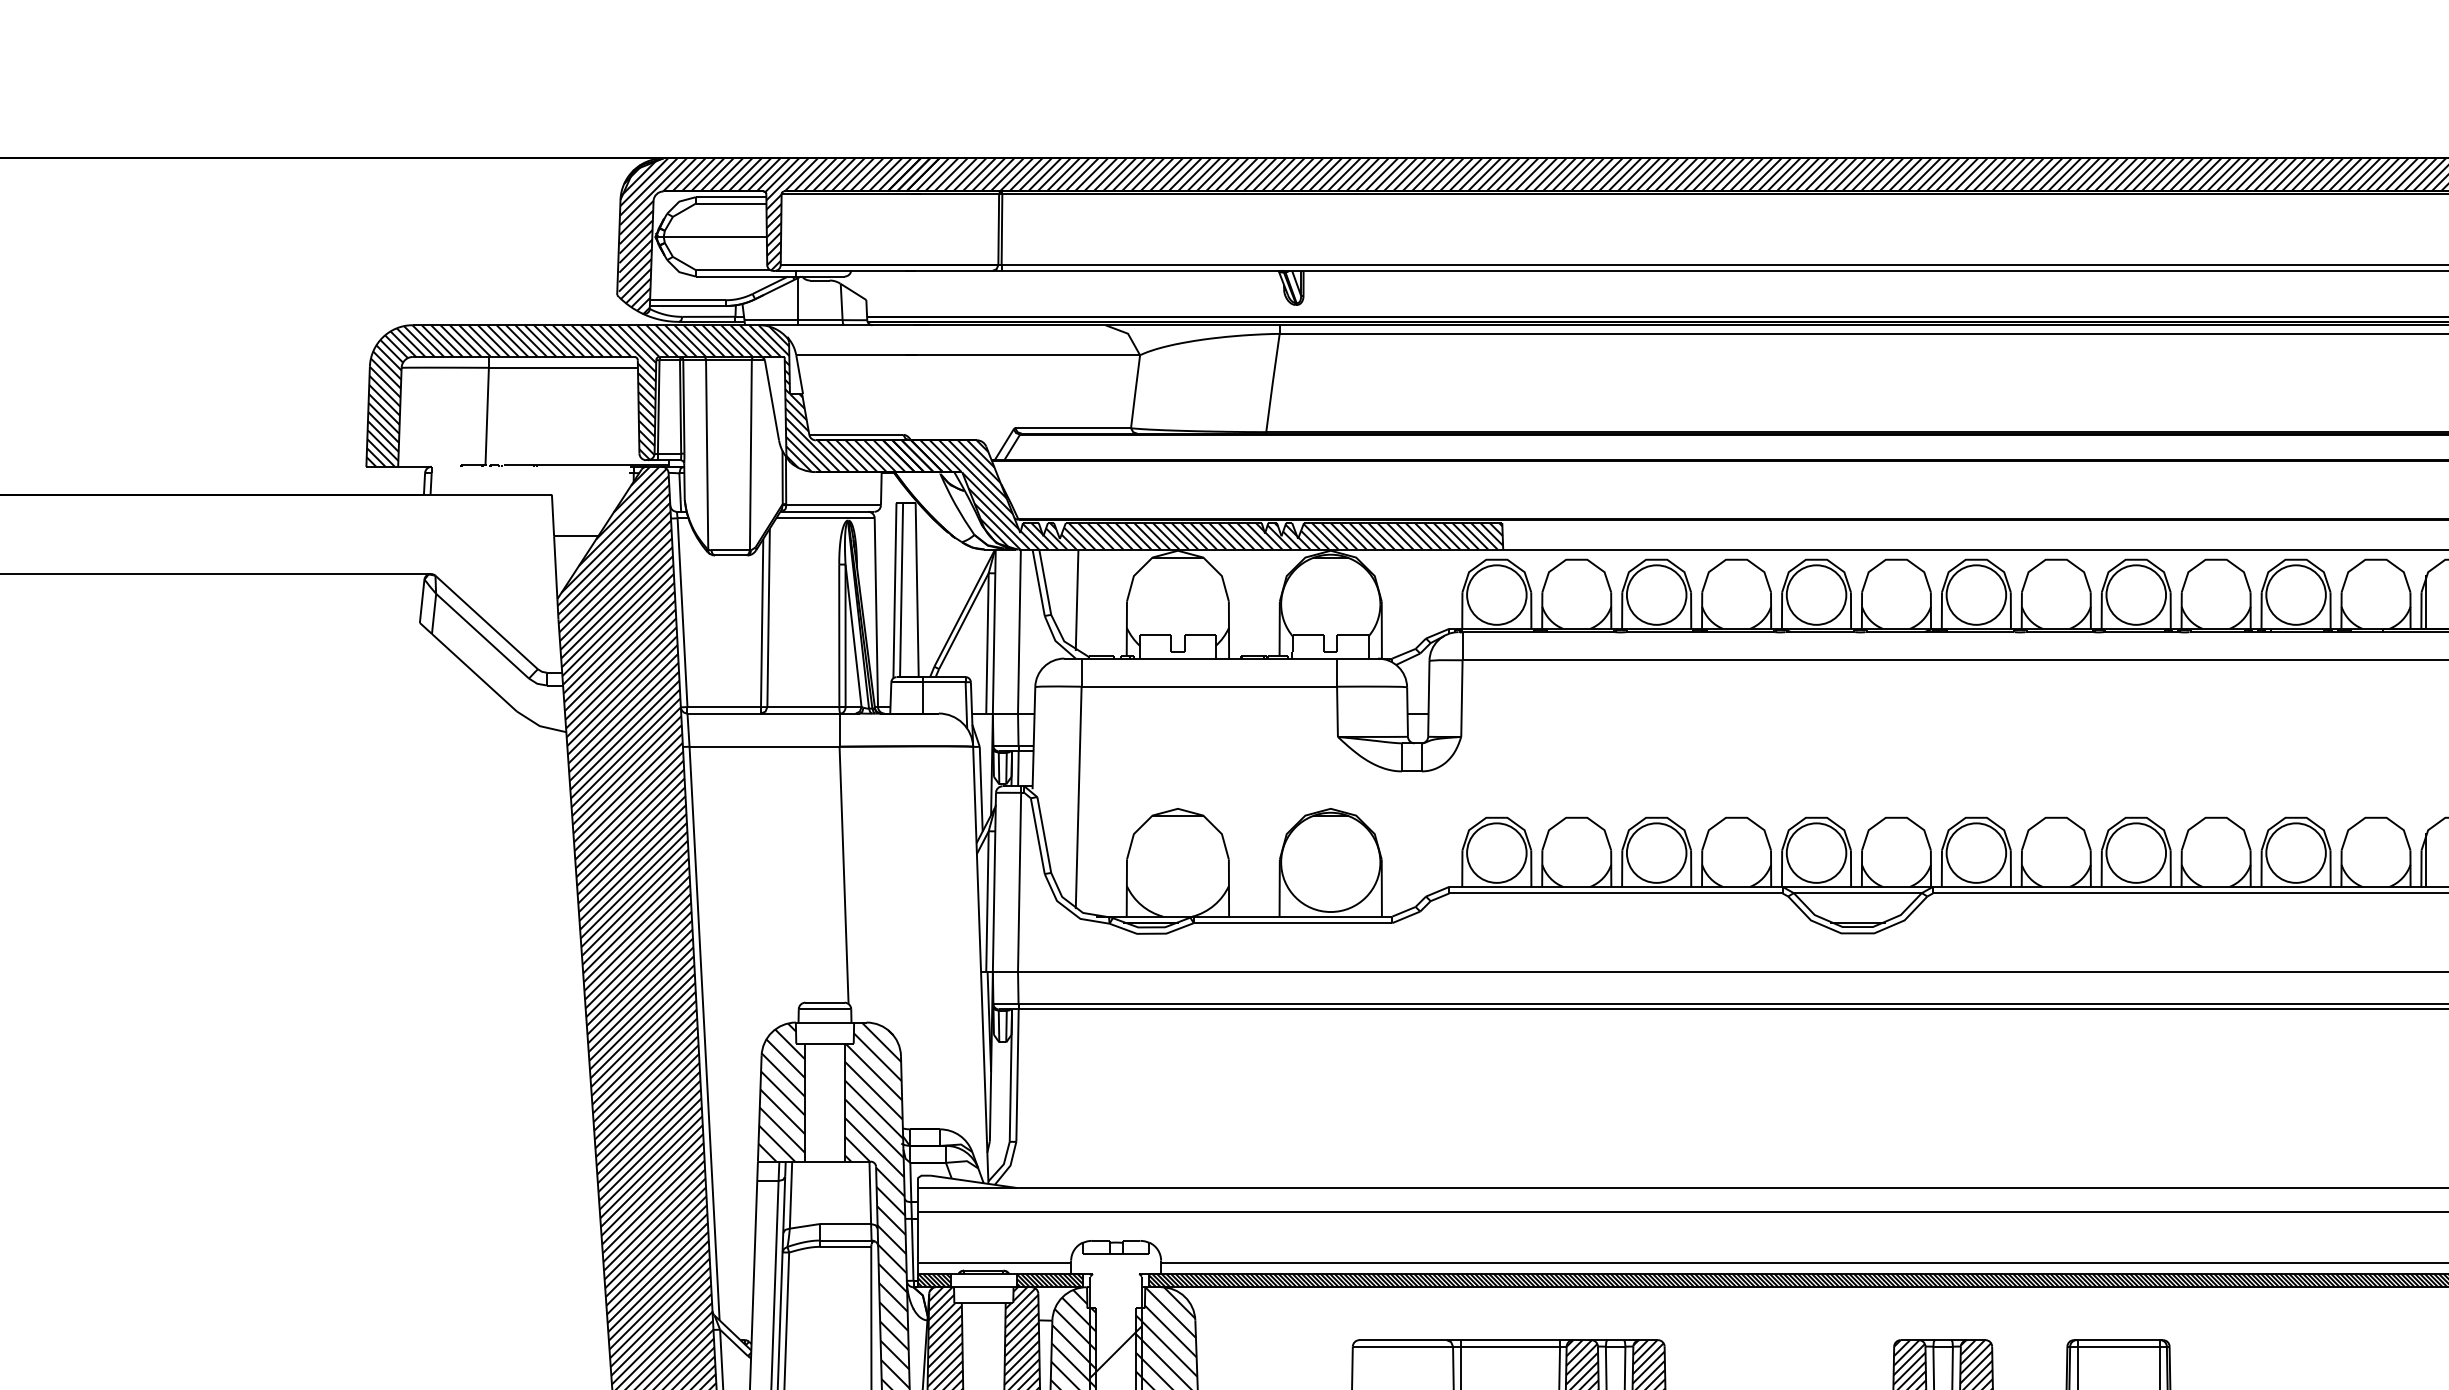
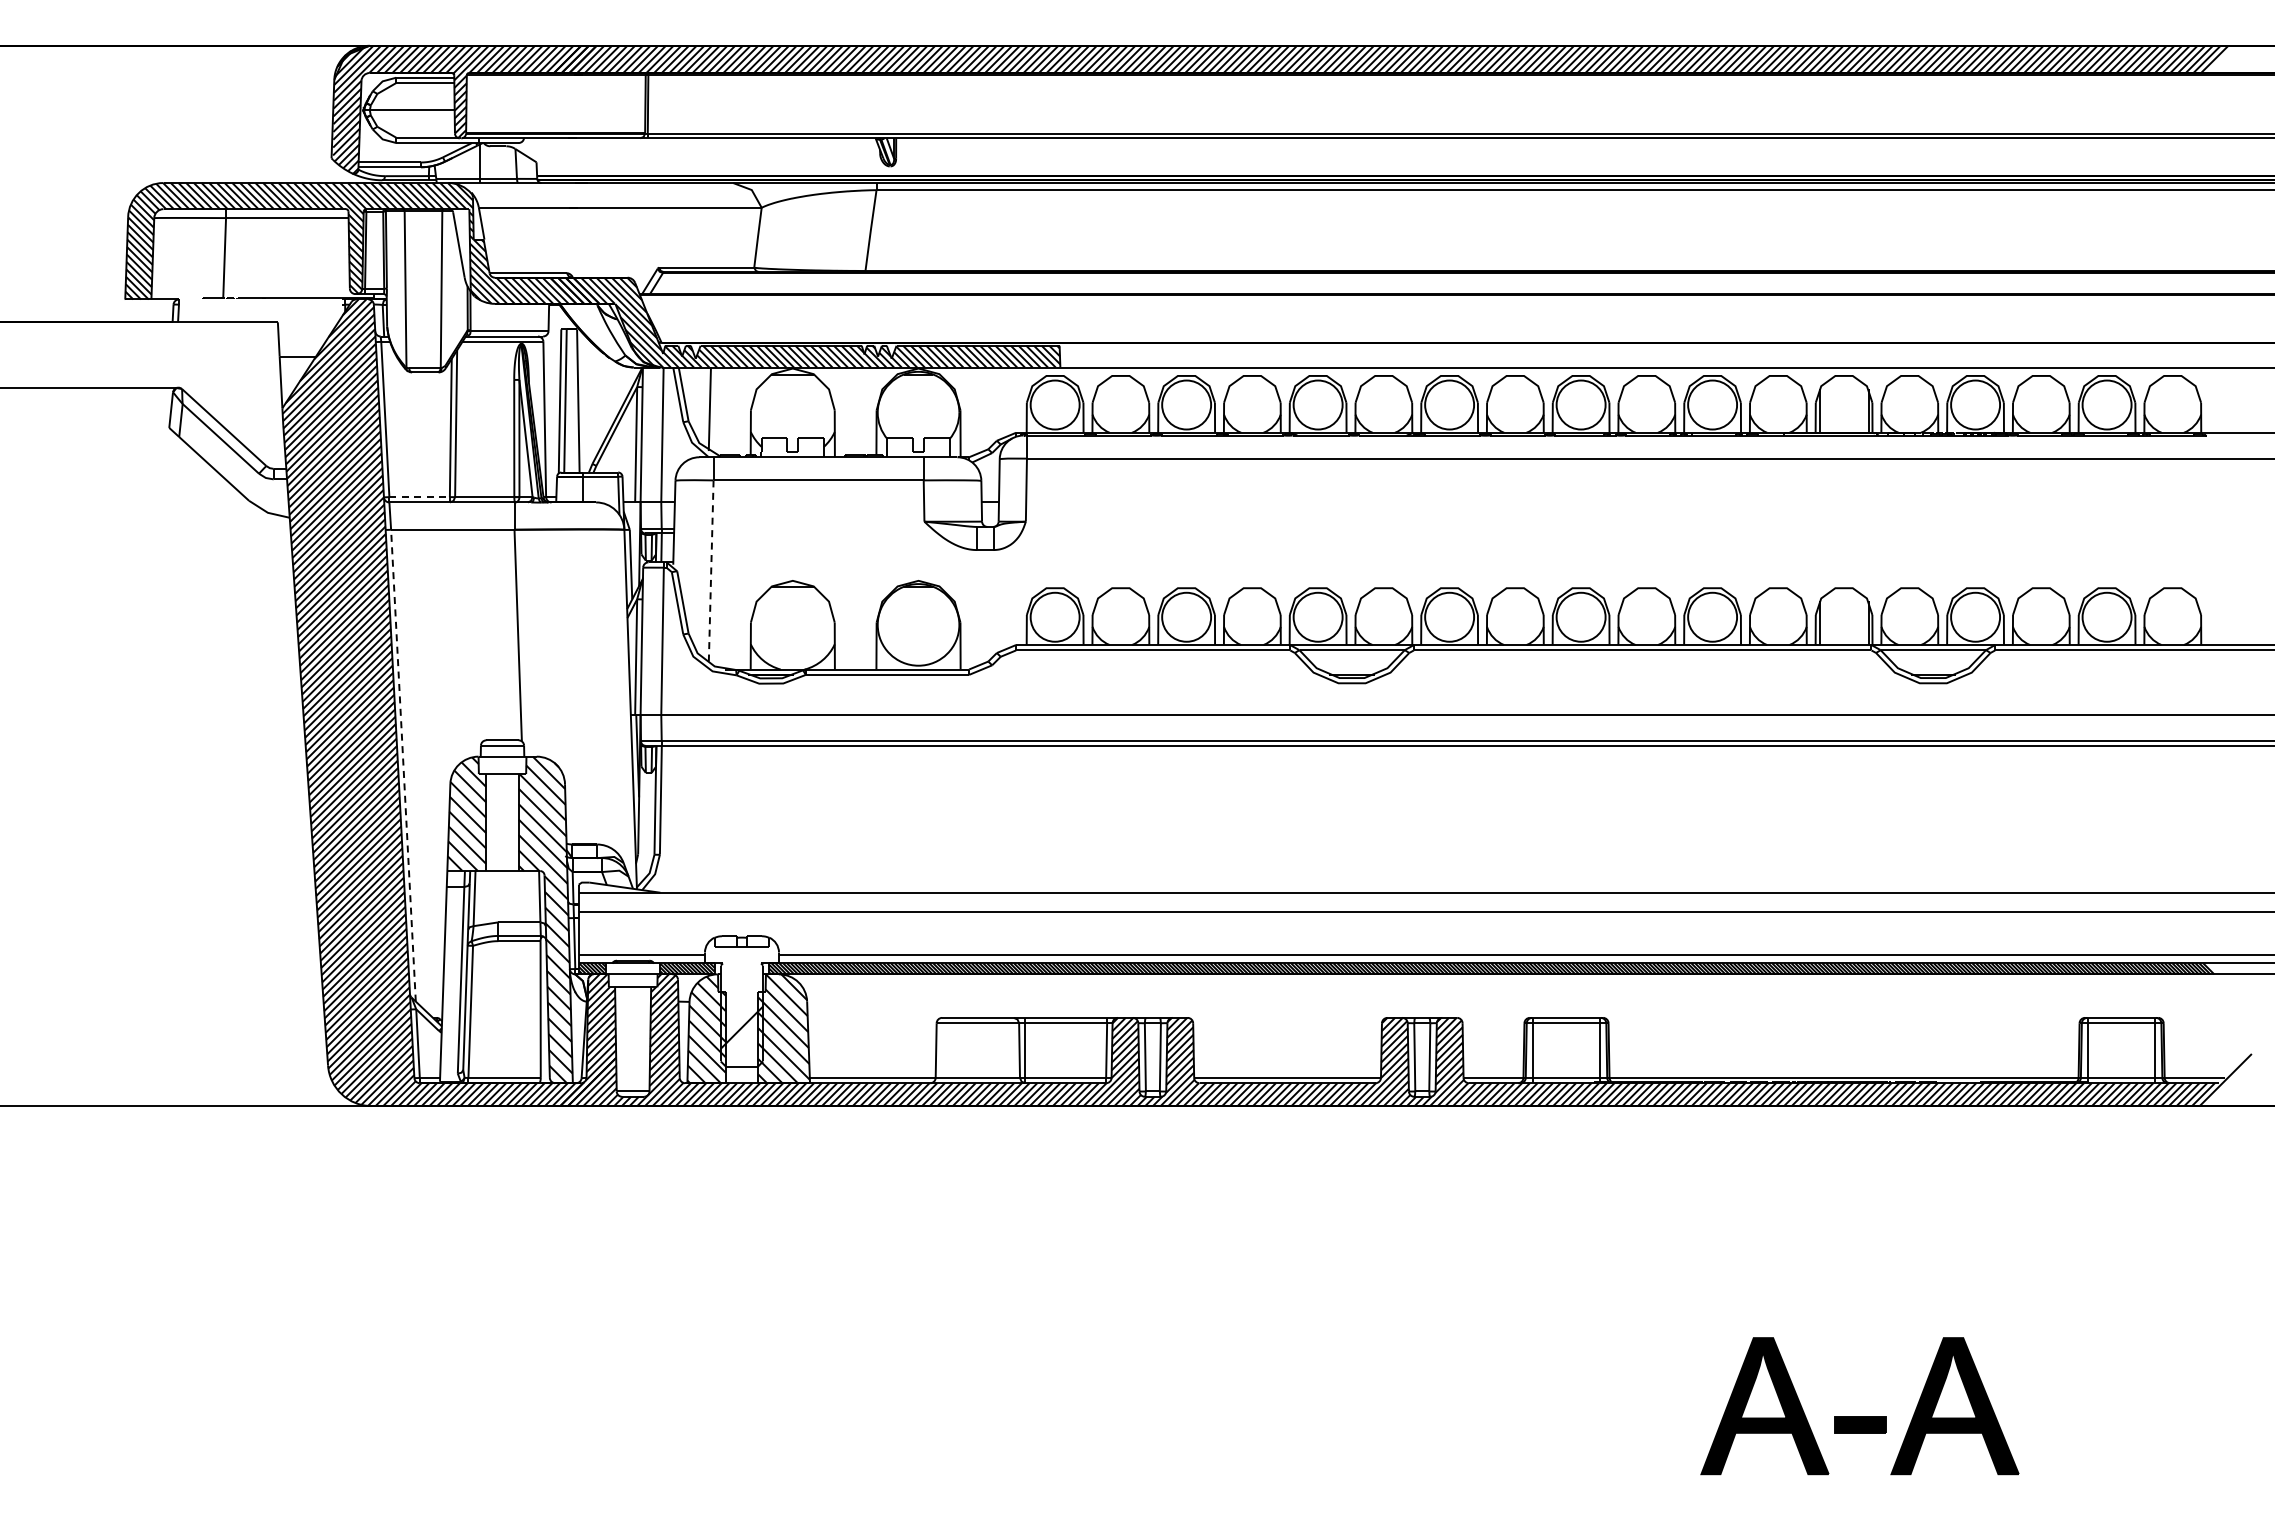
line: (725, 707) -> (420, 497), solid -> dashed
line: (1079, 798) -> (711, 572), solid -> dashed
line: (704, 1033) -> (403, 765), solid -> dashed

